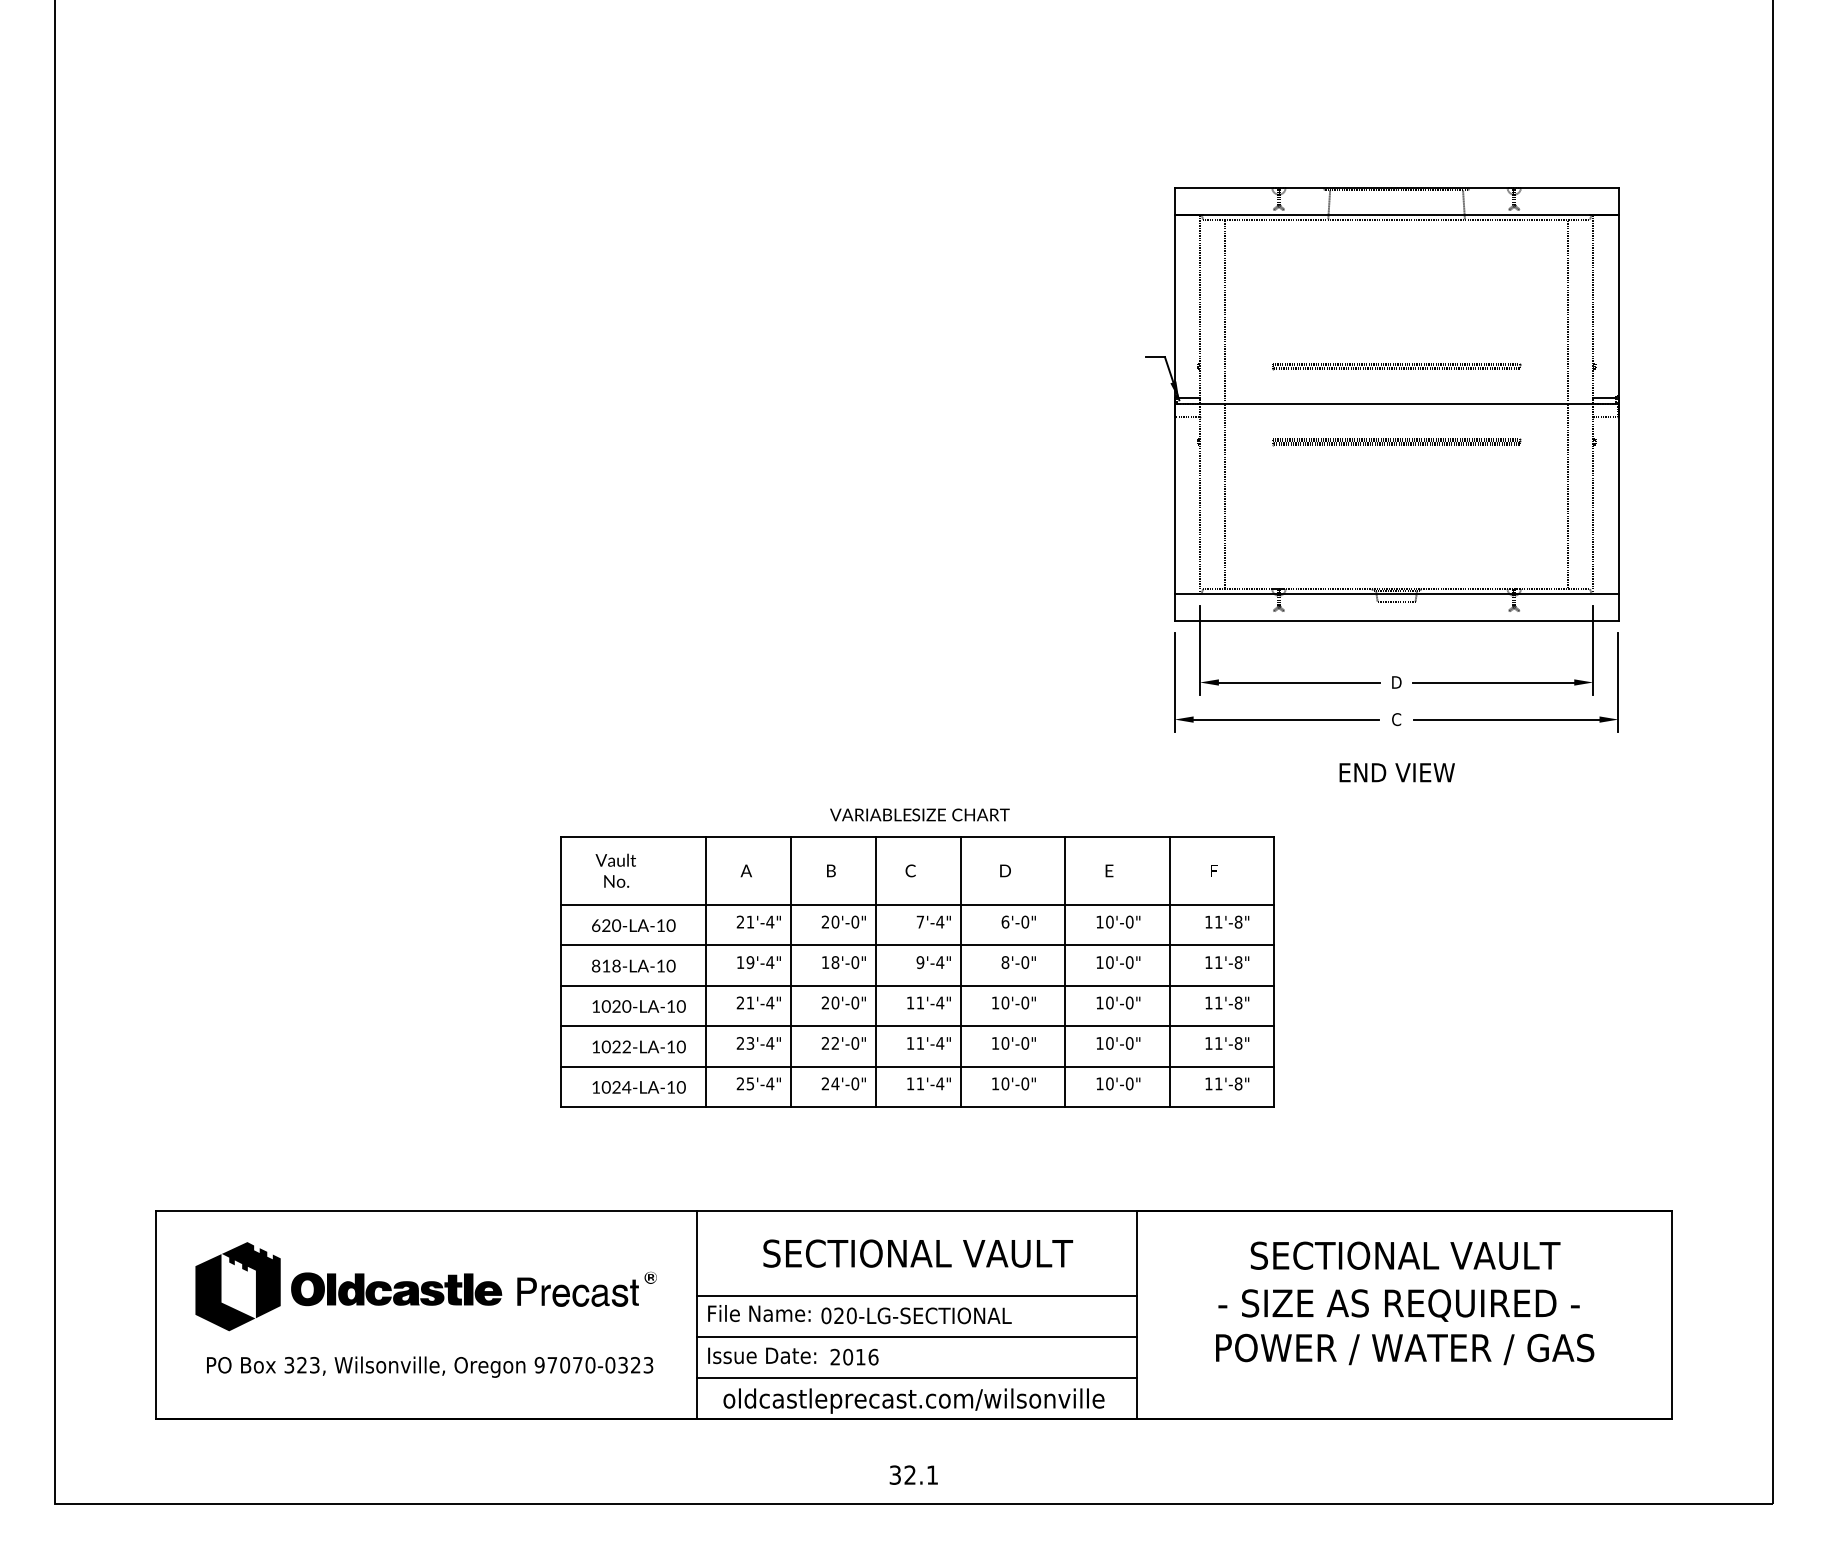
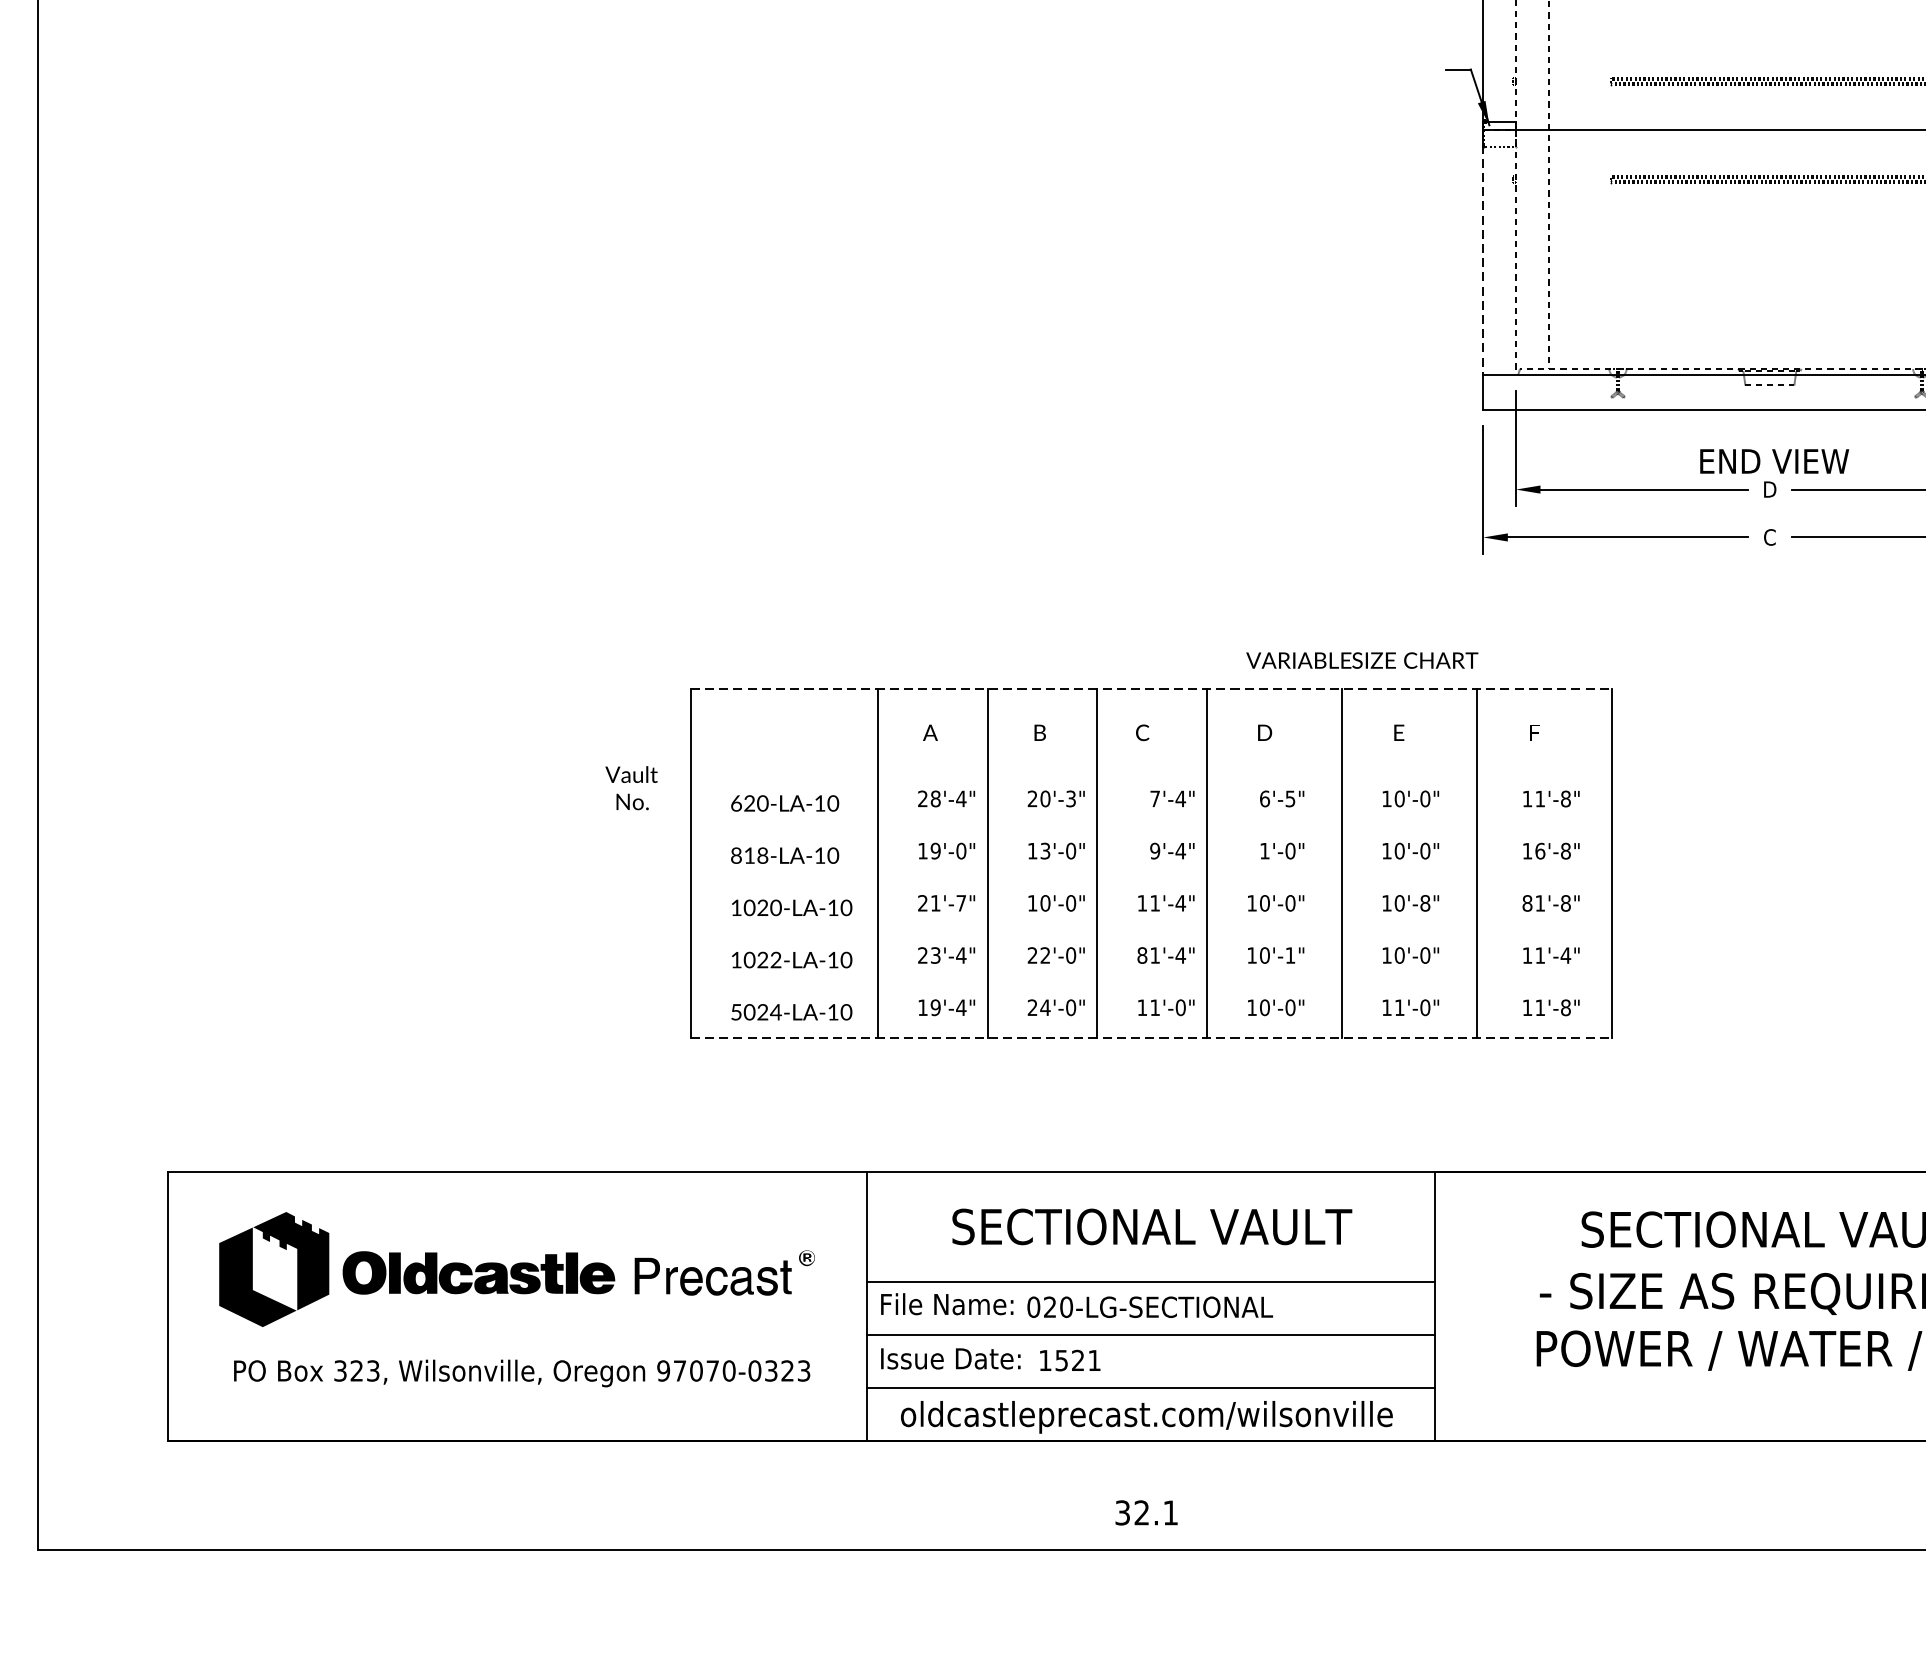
line: (1174, 499) -> (1483, 253), solid -> dashed
text: (1396, 772) -> (1773, 461), moved
text: (919, 814) -> (1361, 659), moved
line: (917, 836) -> (1151, 688), solid -> dashed
text: (615, 870) -> (631, 787), moved
line: (917, 904) -> (1151, 776), removed
text: (750, 921) -> (935, 798), 21'-4" -> 28'-4"
text: (855, 921) -> (1071, 798), 20'-0" -> 20'-3"
text: (1025, 921) -> (1290, 798), 6'-0" -> 6'-5"
line: (917, 945) -> (1151, 829), removed
text: (770, 962) -> (961, 851), 19'-4" -> 19'-0"
text: (835, 962) -> (1045, 851), 18'-0" -> 13'-0"
text: (1005, 962) -> (1264, 851), 8'-0" -> 1'-0"
text: (1218, 962) -> (1539, 851), 11'-8" -> 16'-8"
line: (917, 985) -> (1151, 880), removed
text: (770, 1002) -> (961, 902), 21'-4" -> 21'-7"
text: (825, 1002) -> (1032, 902), 20'-0" -> 10'-0"
text: (1129, 1002) -> (1425, 902), 10'-0" -> 10'-8"
text: (1208, 1002) -> (1527, 902), 11'-8" -> 81'-8"
line: (917, 1026) -> (1151, 933), removed
text: (910, 1043) -> (1142, 955), 11'-4" -> 81'-4"
text: (1025, 1043) -> (1290, 955), 10'-0" -> 10'-1"
text: (1238, 1043) -> (1565, 955), 11'-8" -> 11'-4"
line: (917, 1066) -> (1151, 985), removed
text: (745, 1083) -> (929, 1007), 25'-4" -> 19'-4"
text: (940, 1083) -> (1181, 1007), 11'-4" -> 11'-0"
text: (1109, 1083) -> (1399, 1007), 10'-0" -> 11'-0"
text: (595, 1087) -> (735, 1012), 1024-LA-10 -> 5024-LA-10
line: (917, 1107) -> (1151, 1038), solid -> dashed
text: (854, 1356) -> (1070, 1359), 2016 -> 1521

